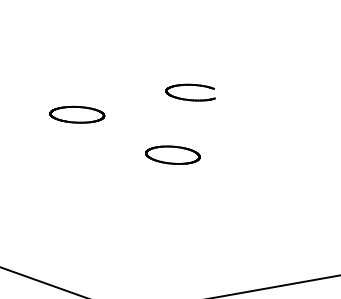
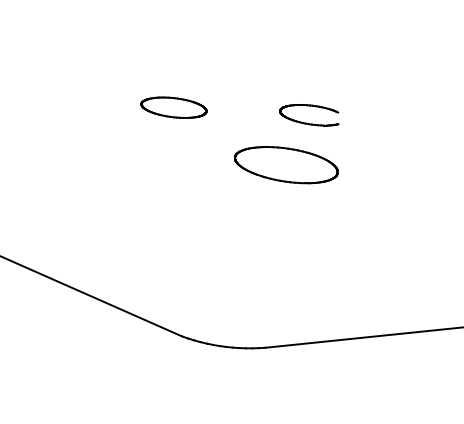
part: (188, 99) -> (306, 122), moved
part: (173, 155) -> (286, 165), size x1.6

